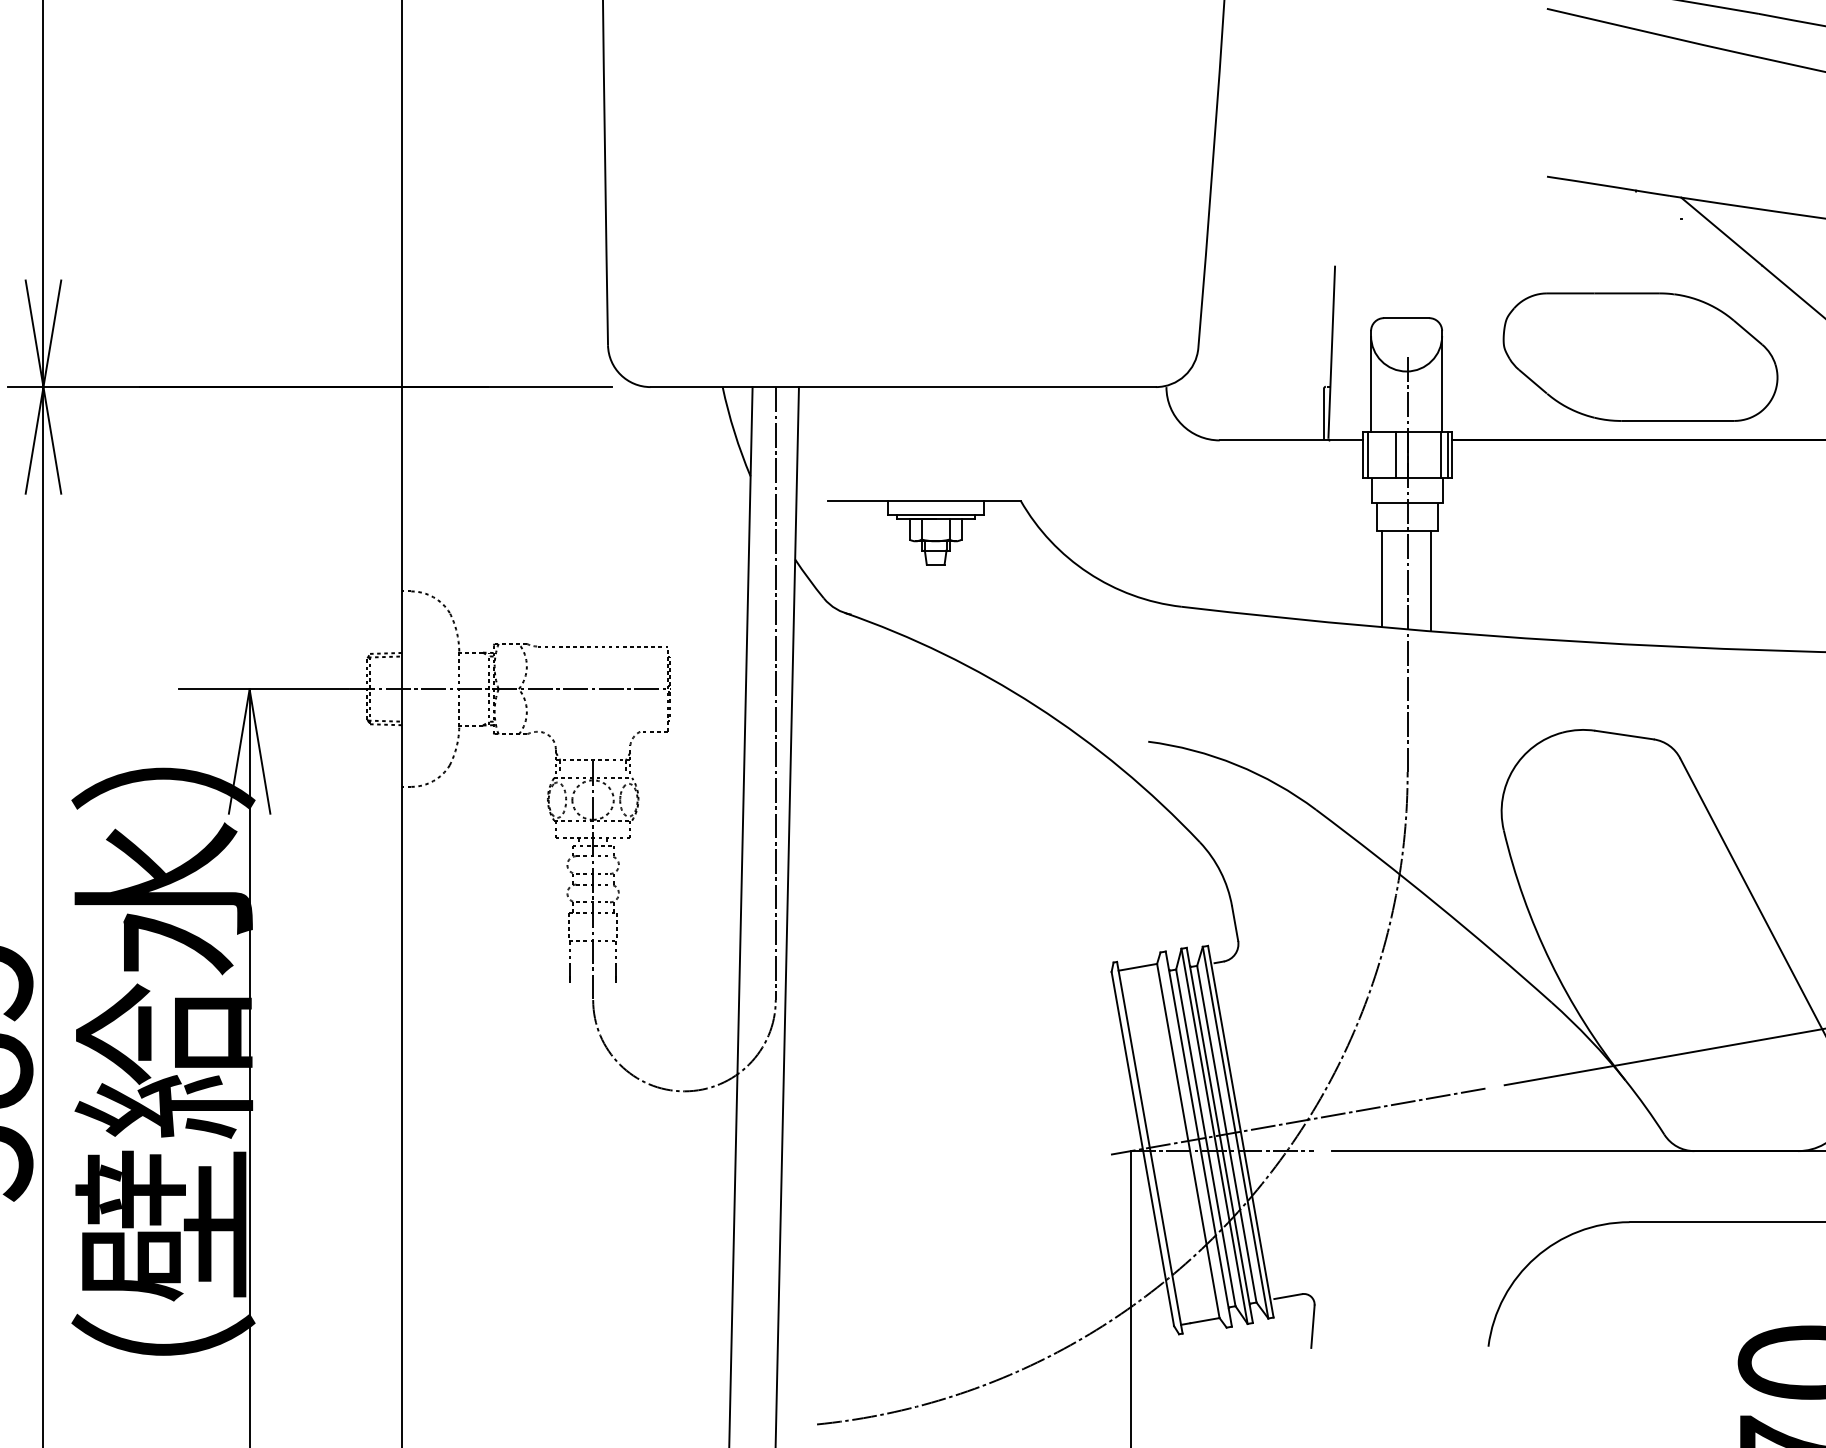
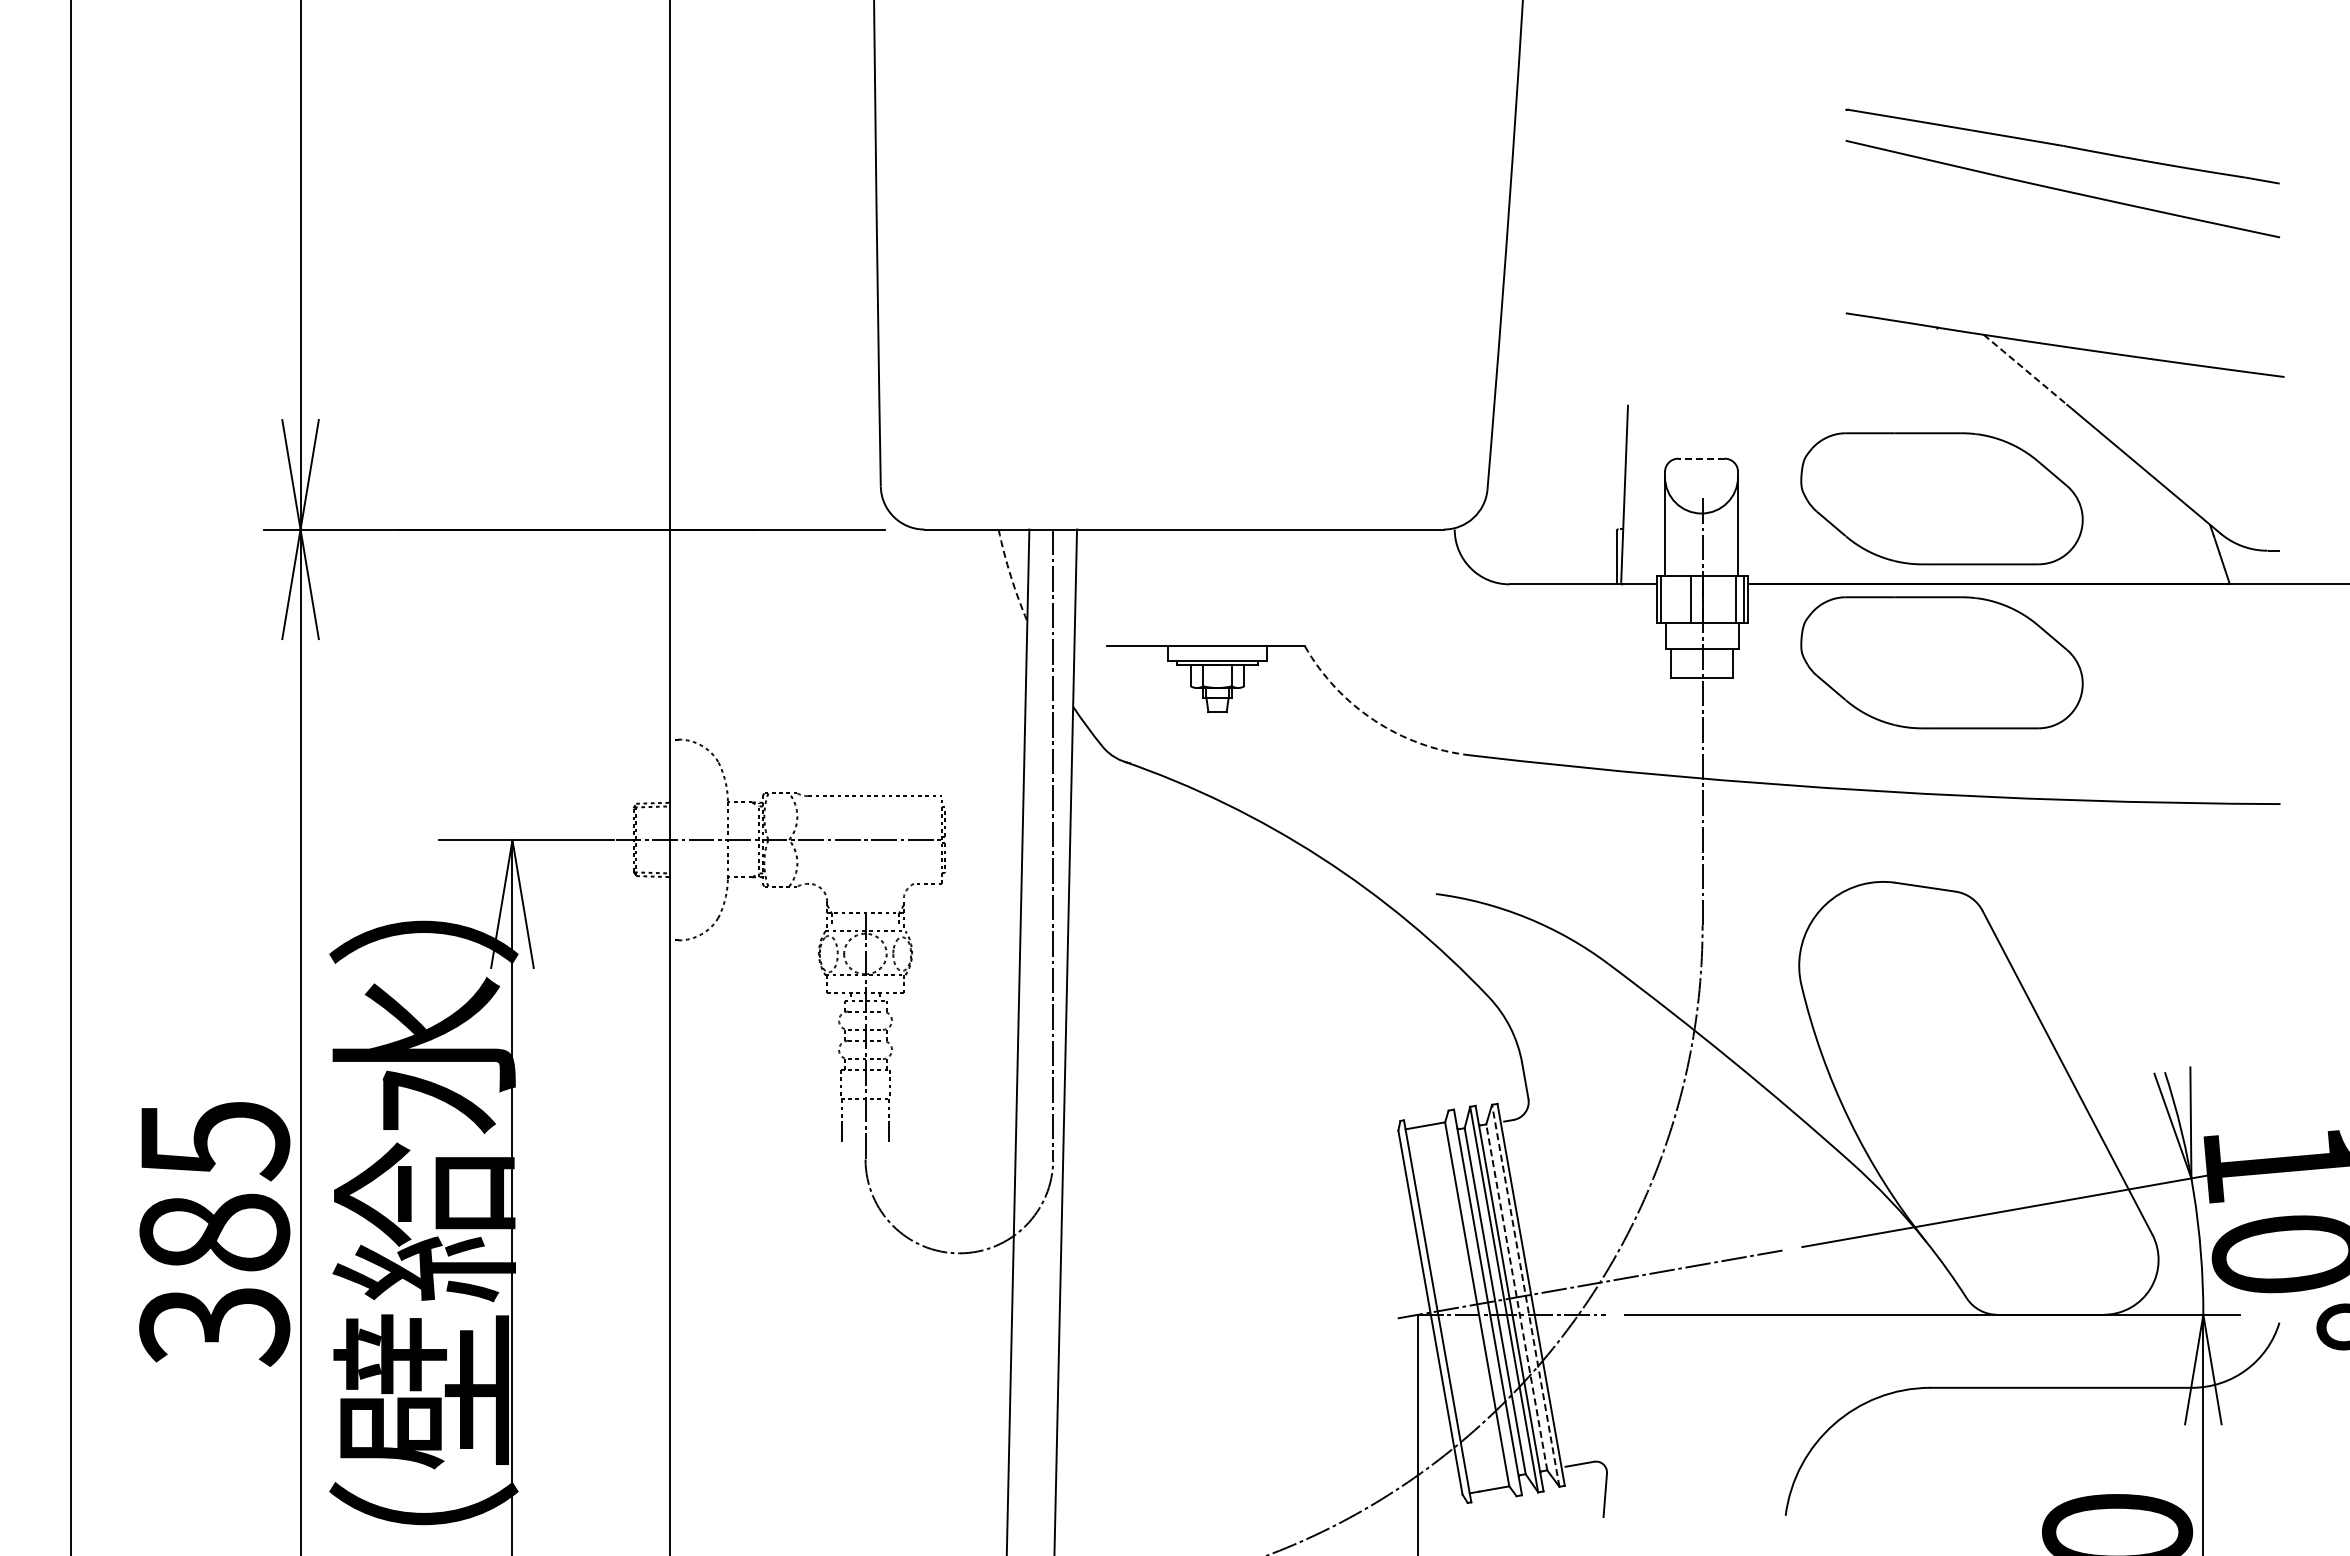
line: (1721, 232) -> (2025, 370), solid -> dashed
line: (1406, 317) -> (1701, 458), solid -> dashed
arc: (734, 432) -> (1010, 576), solid -> dashed
part: (1640, 516) -> (1941, 662), added
arc: (1088, 572) -> (1374, 720), solid -> dashed
line: (1381, 578) -> (1675, 726), removed
line: (1430, 580) -> (1726, 728), removed
line: (1235, 1132) -> (1525, 1295), solid -> dashed
line: (1226, 1134) -> (1516, 1297), solid -> dashed

